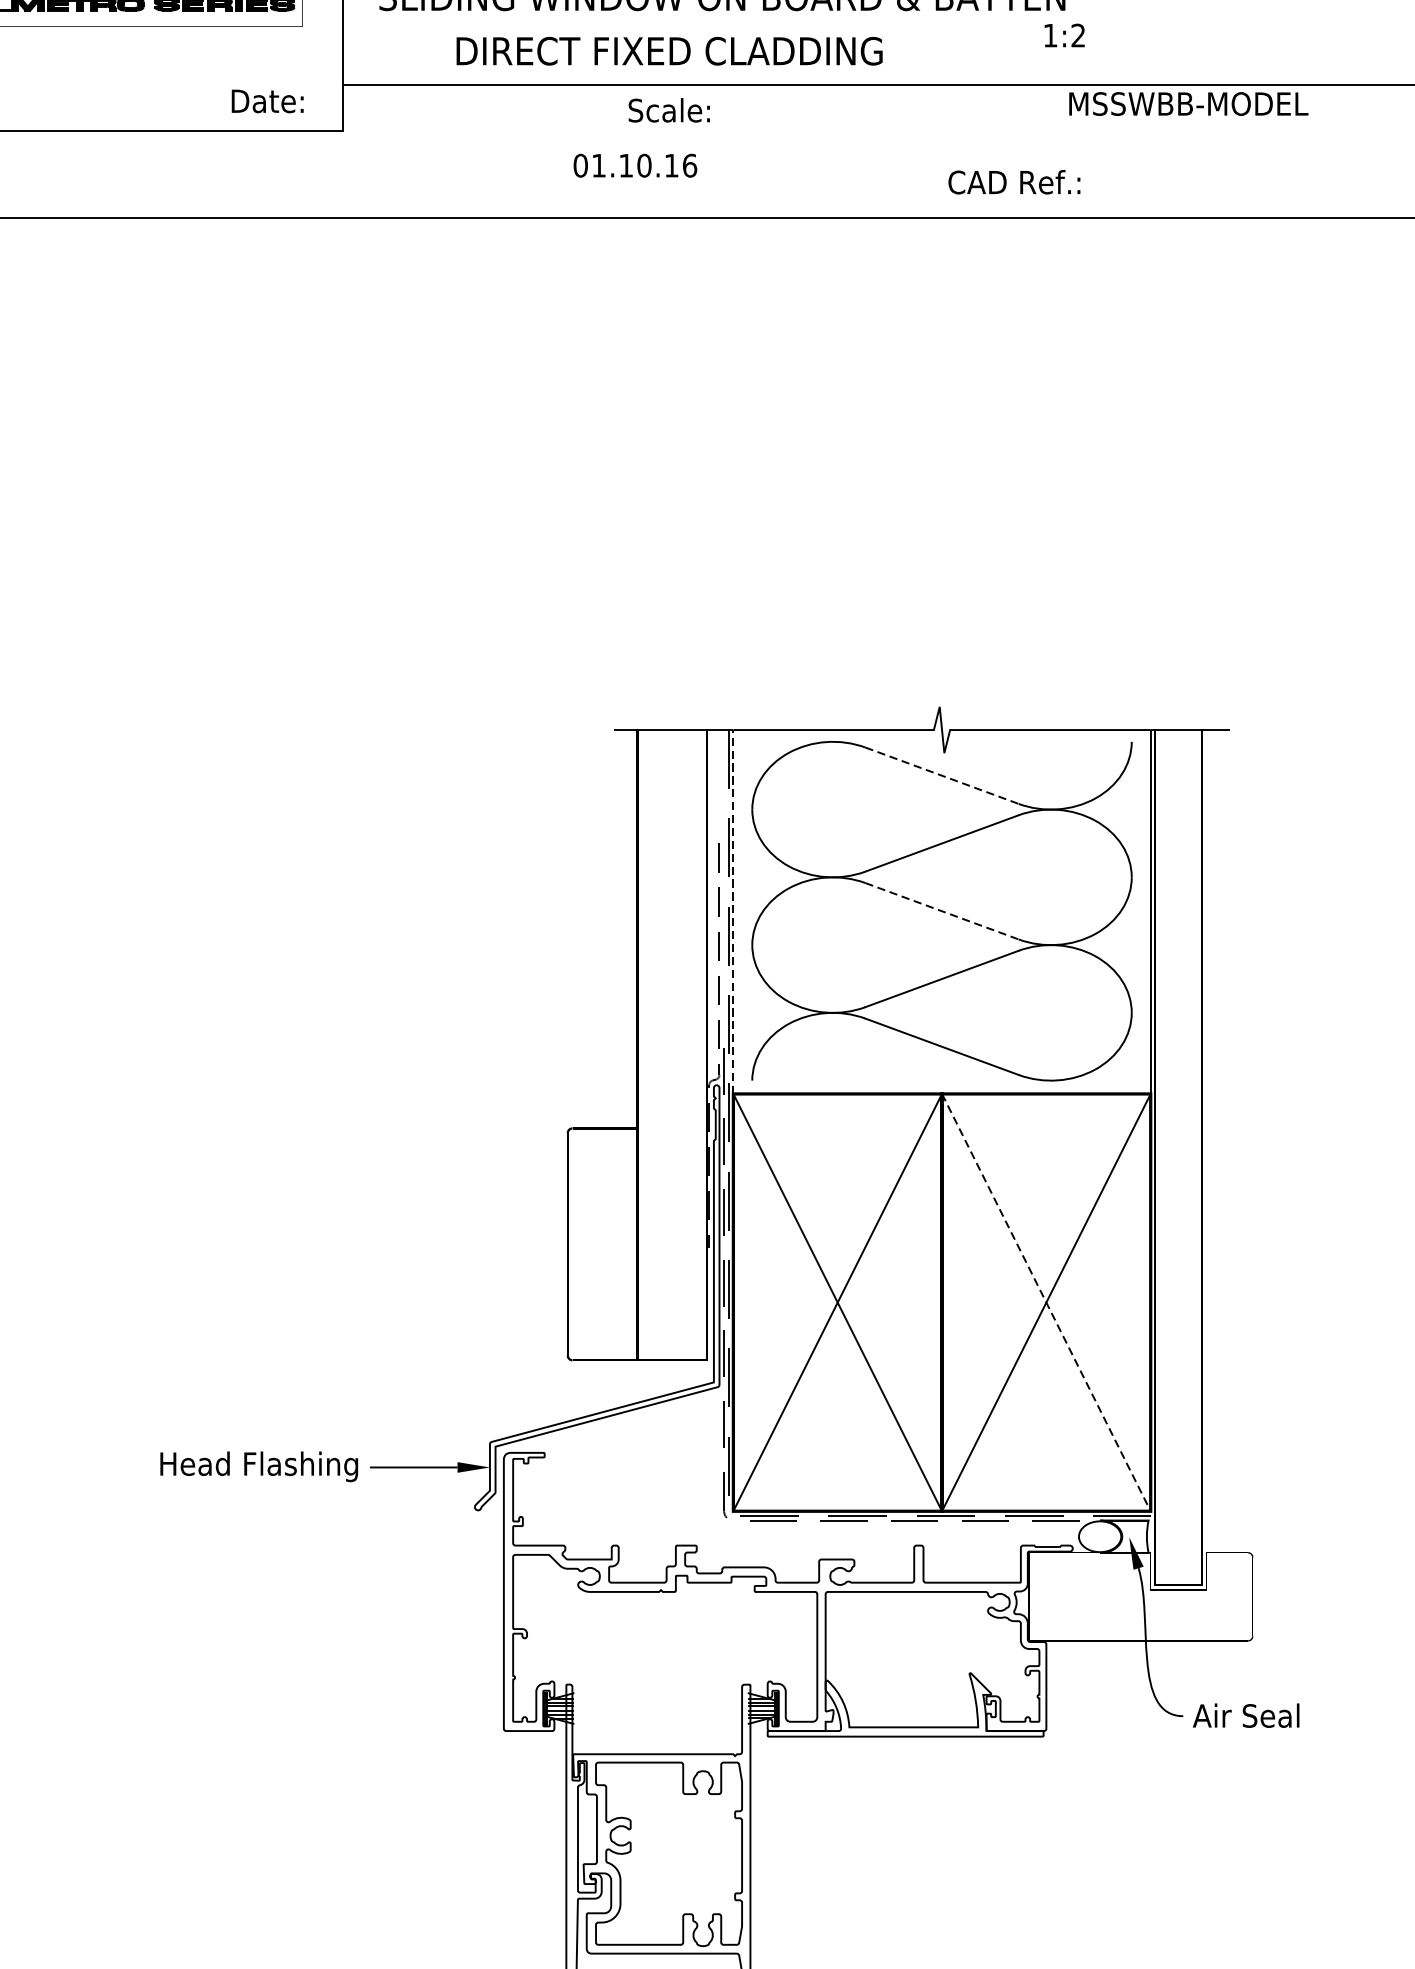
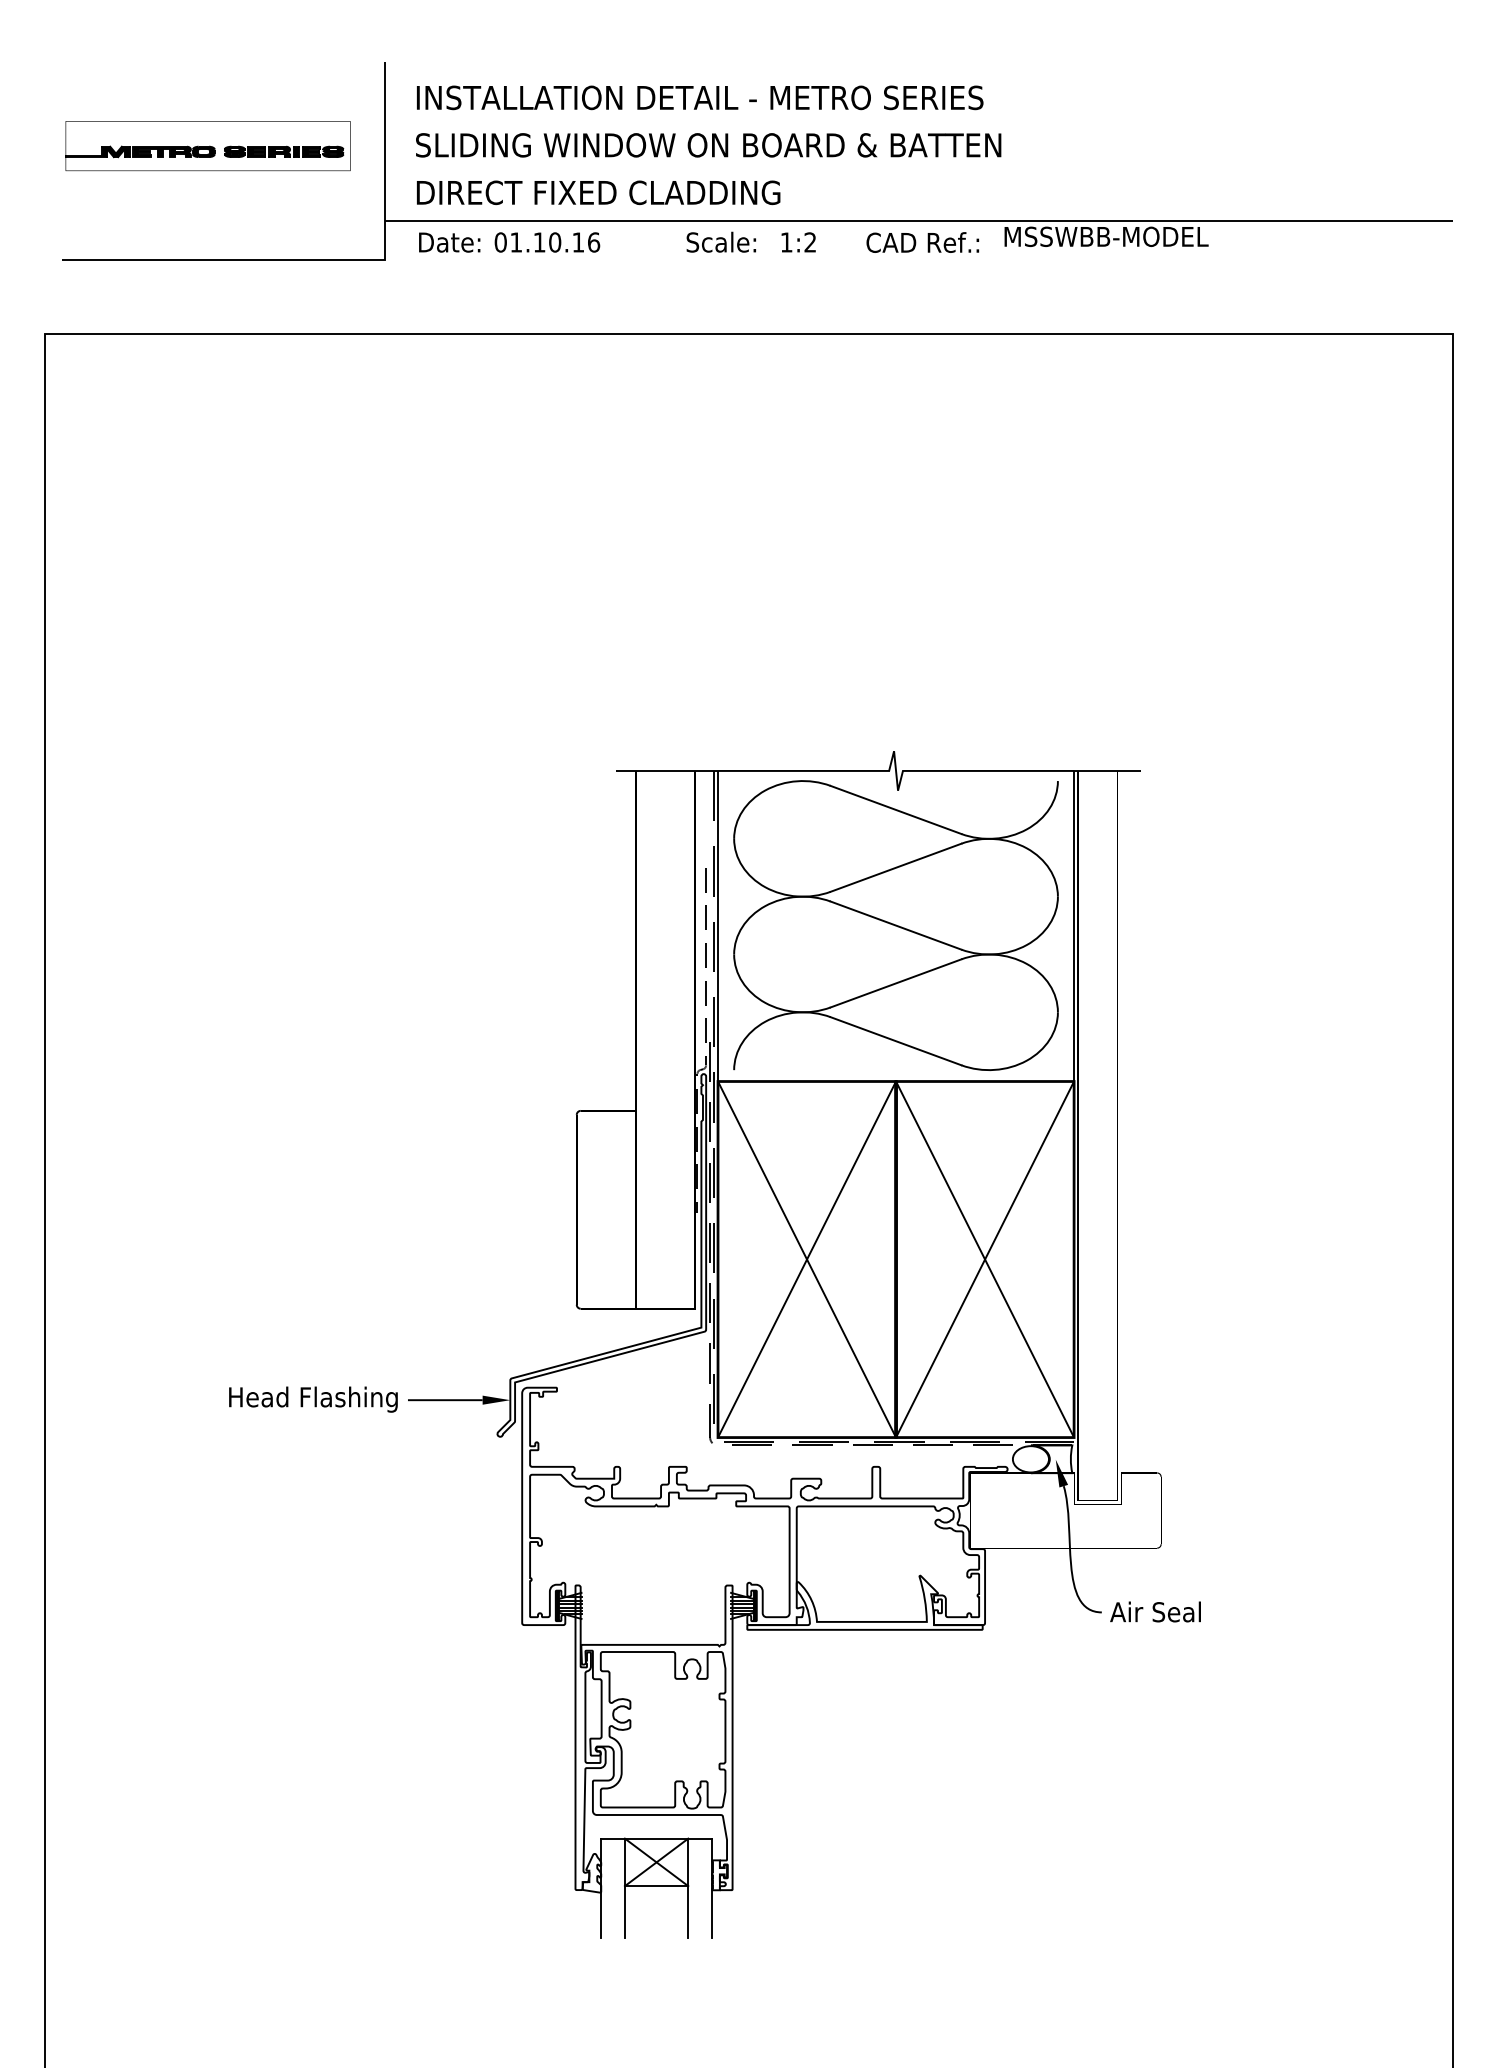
text: (1064, 35) -> (798, 242), moved
text: (669, 50) -> (598, 192), moved
text: (267, 101) -> (449, 242), moved
text: (668, 109) -> (720, 241), moved
text: (635, 165) -> (547, 242), moved
text: (1014, 182) -> (922, 242), moved
line: (942, 775) -> (896, 809), dashed -> solid
line: (733, 911) -> (718, 925), dashed -> solid
line: (942, 911) -> (896, 925), dashed -> solid
line: (1046, 1302) -> (985, 1259), dashed -> solid

